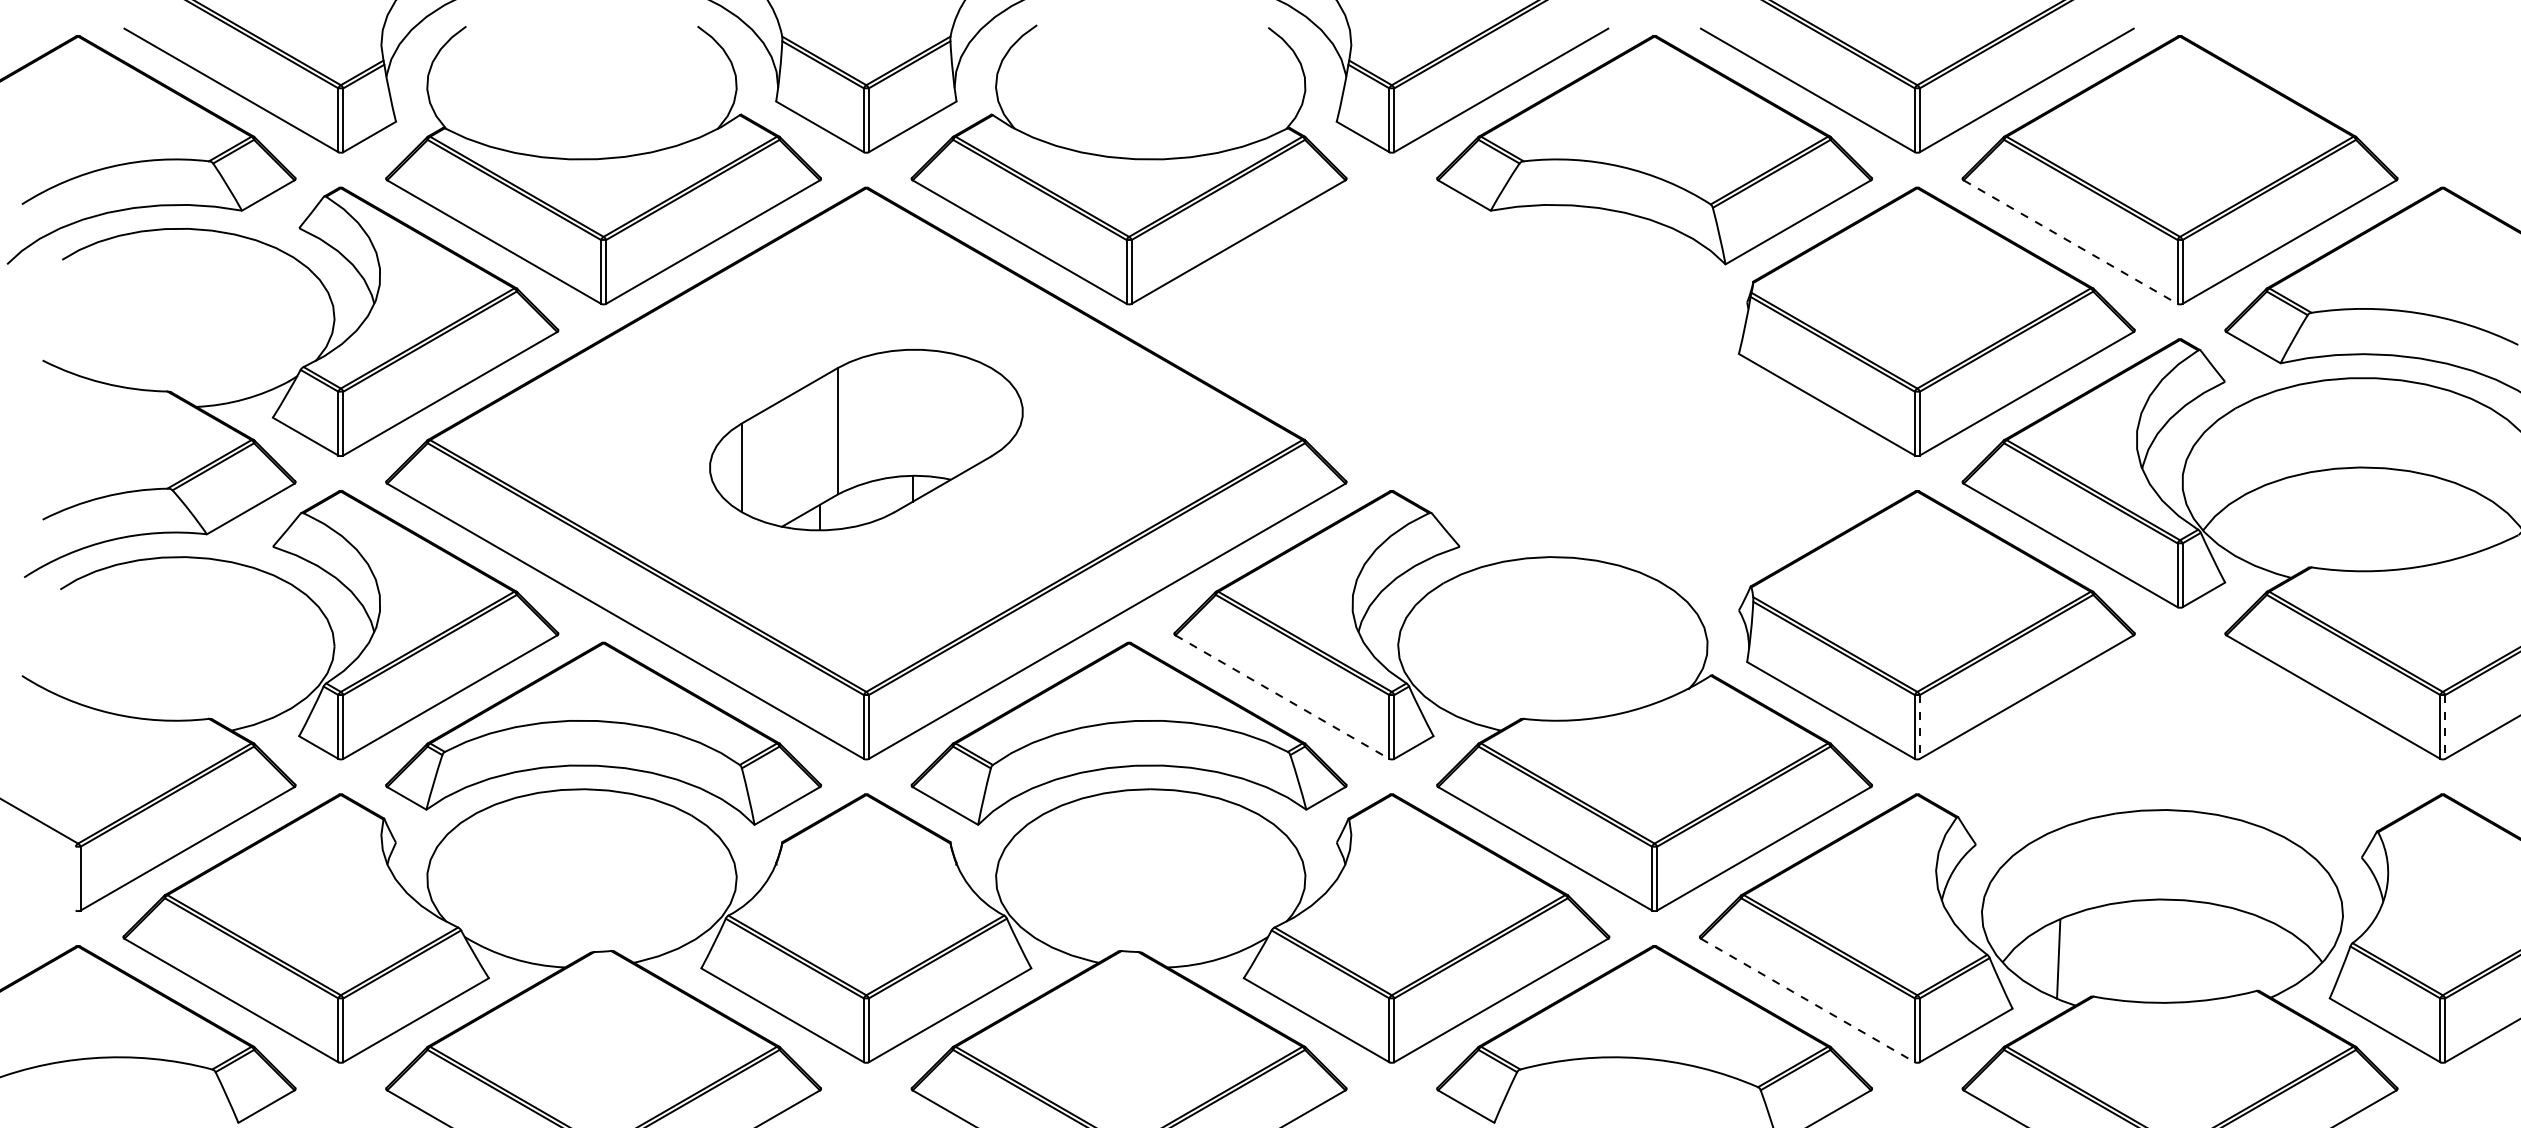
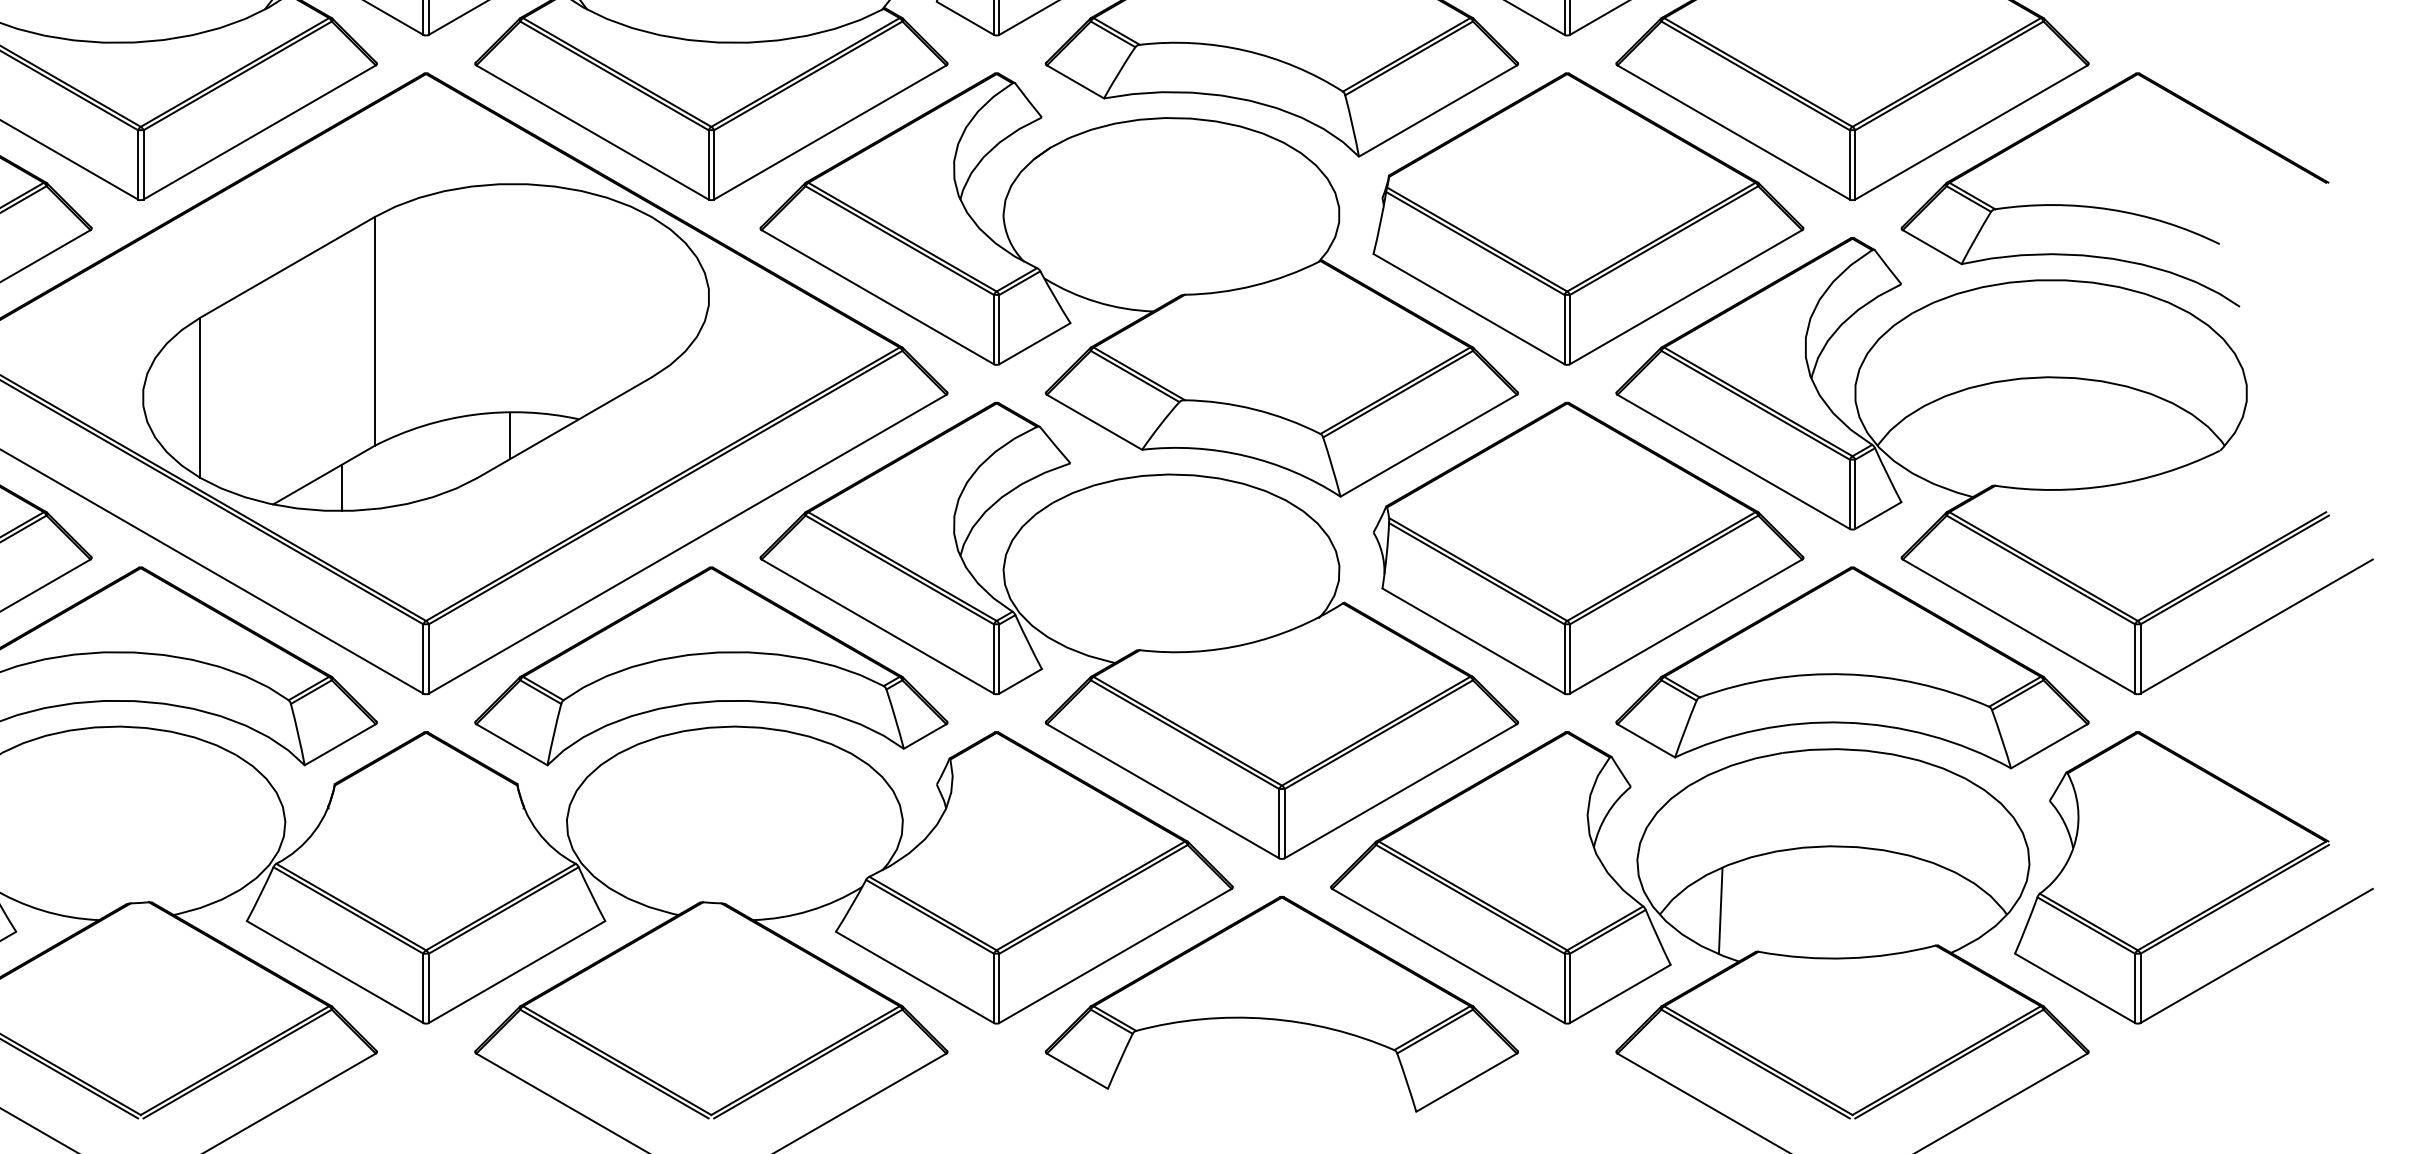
line: (2071, 242) -> (1734, 132), dashed -> solid
part: (1522, 382) -> (1138, 284), added
part: (866, 439) -> (426, 346), size x1.67
line: (1282, 697) -> (877, 626), dashed -> solid
line: (1919, 726) -> (1569, 658), dashed -> solid
line: (2445, 726) -> (2140, 658), dashed -> solid
part: (2179, 734) -> (1851, 667), added
line: (1808, 1000) -> (1449, 955), dashed -> solid

